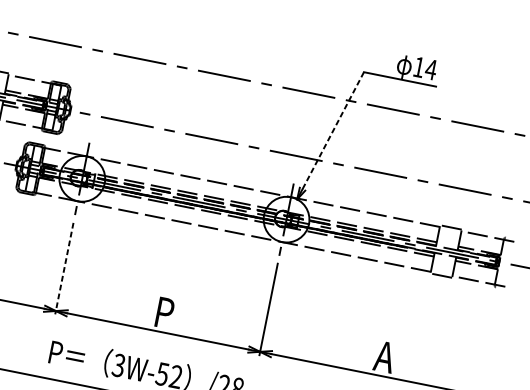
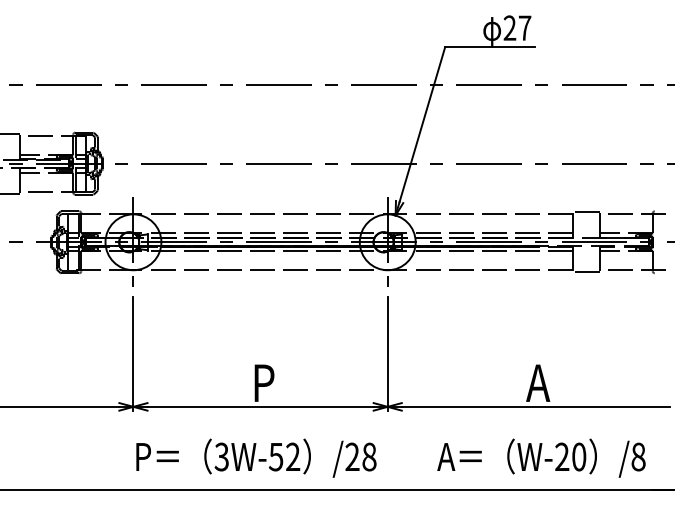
text: (425, 67) -> (517, 27), 14 -> 27
line: (333, 130) -> (422, 124), dashed -> solid
line: (64, 268) -> (133, 354), dashed -> solid

